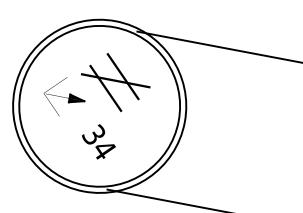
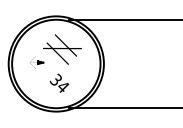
part: (64, 96) -> (36, 62), size x0.6

